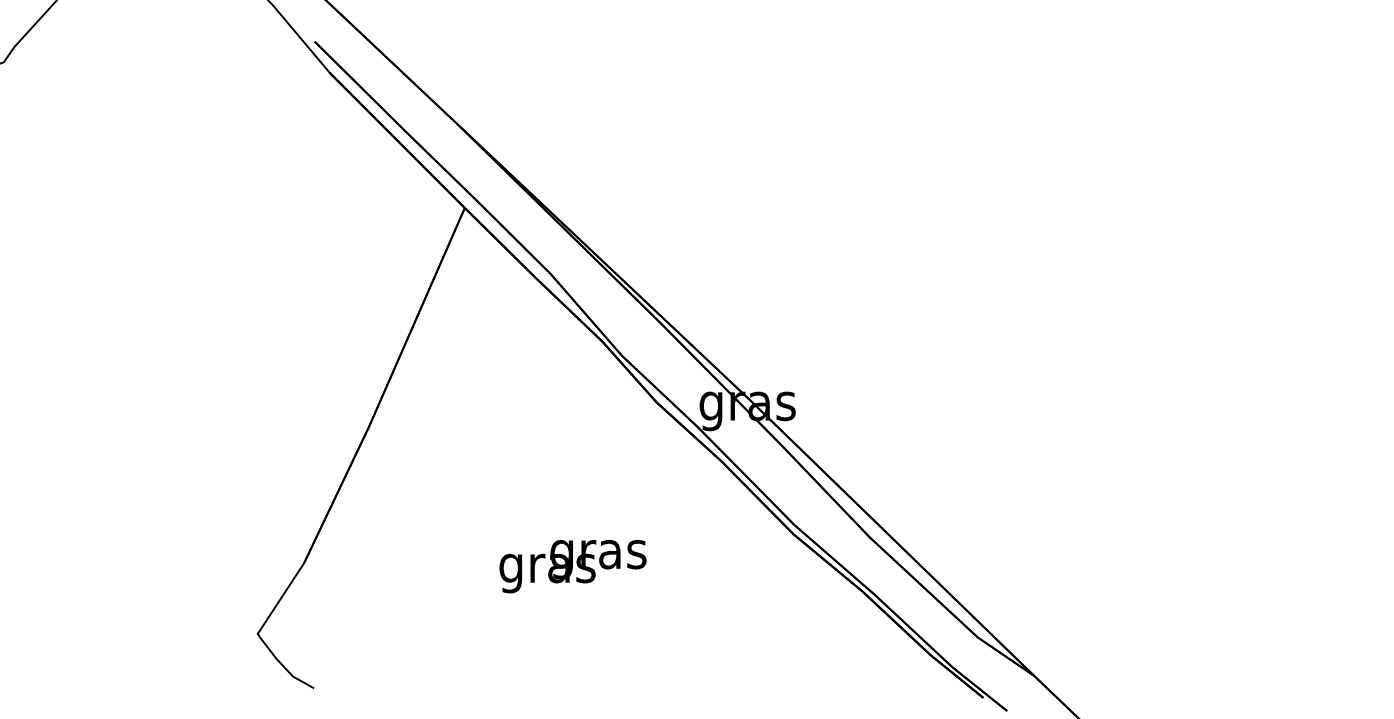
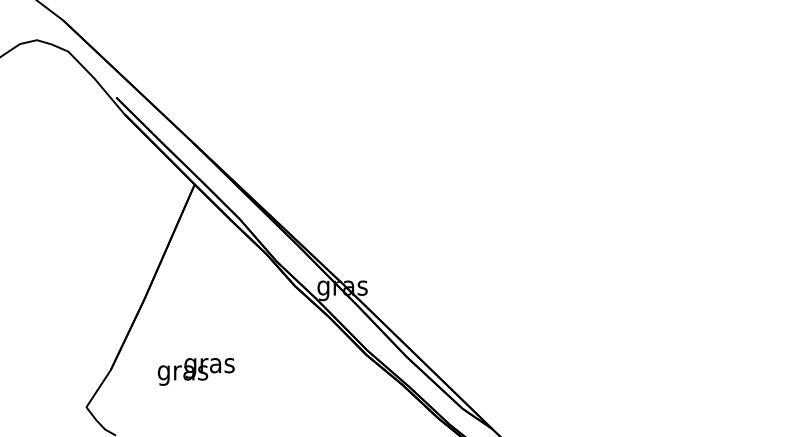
text: (571, 565) -> (195, 371), moved

